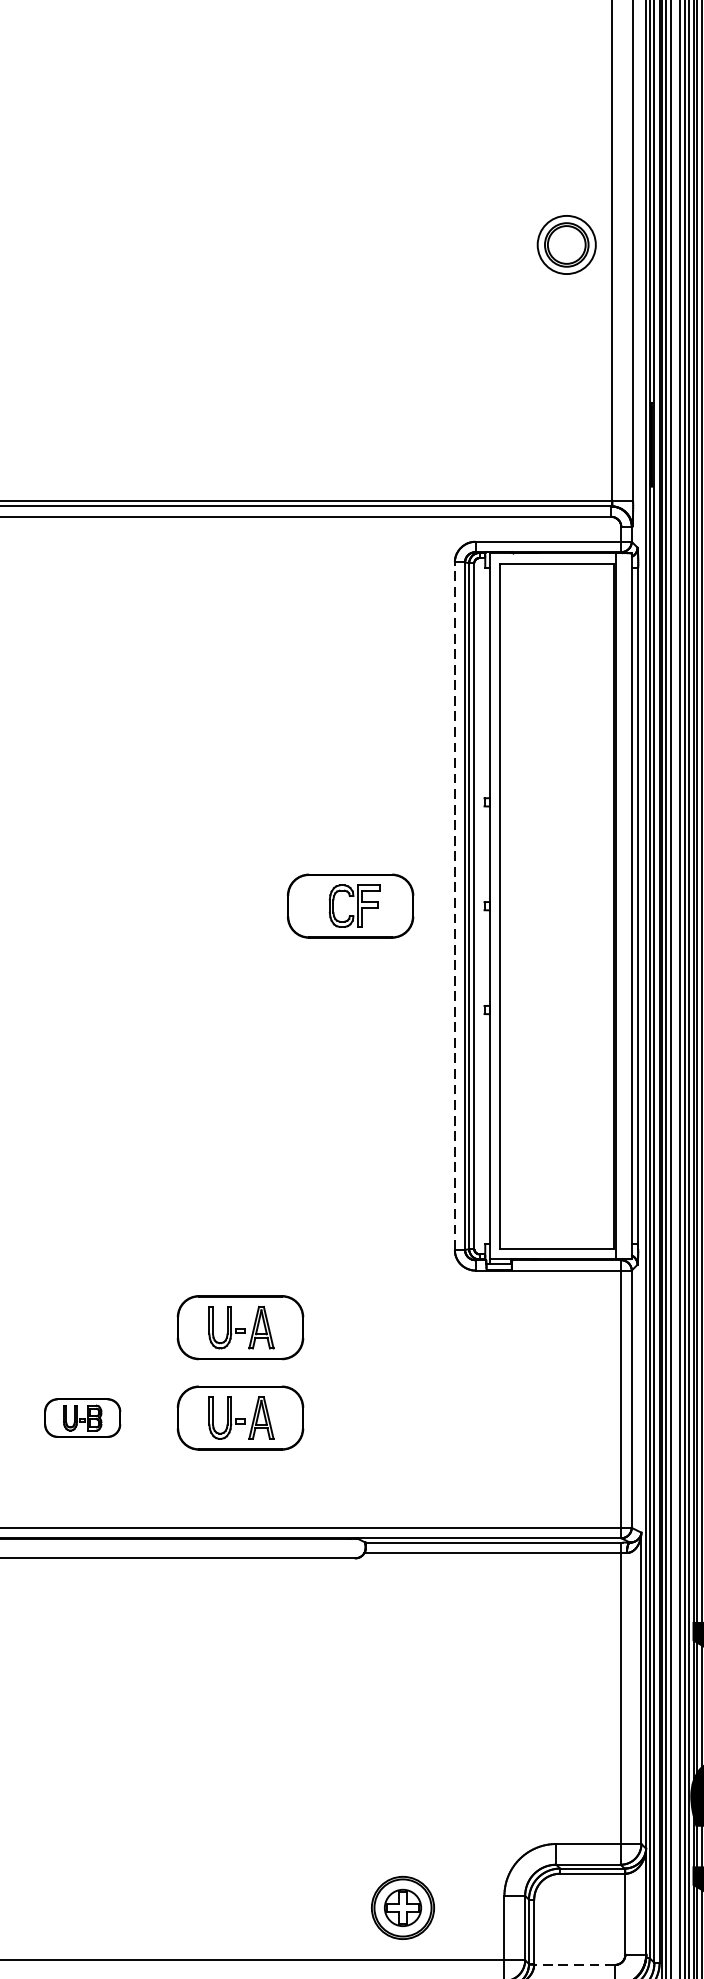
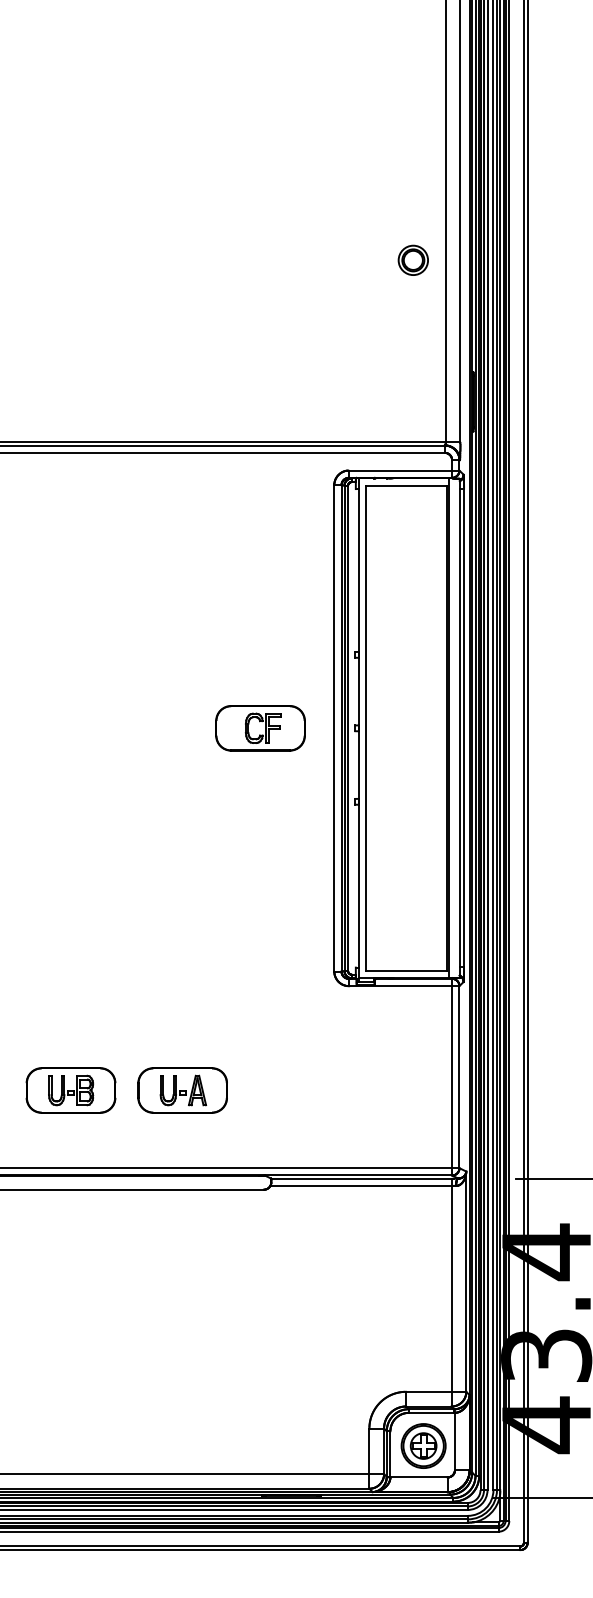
part: (565, 243) -> (412, 259), size x0.71
line: (455, 904) -> (334, 727), dashed -> solid
part: (240, 1327) -> (182, 1026), removed
part: (81, 1418) -> (70, 1090), size x1.67
part: (402, 1907) -> (423, 1445), moved
line: (575, 1965) -> (419, 1477), dashed -> solid

